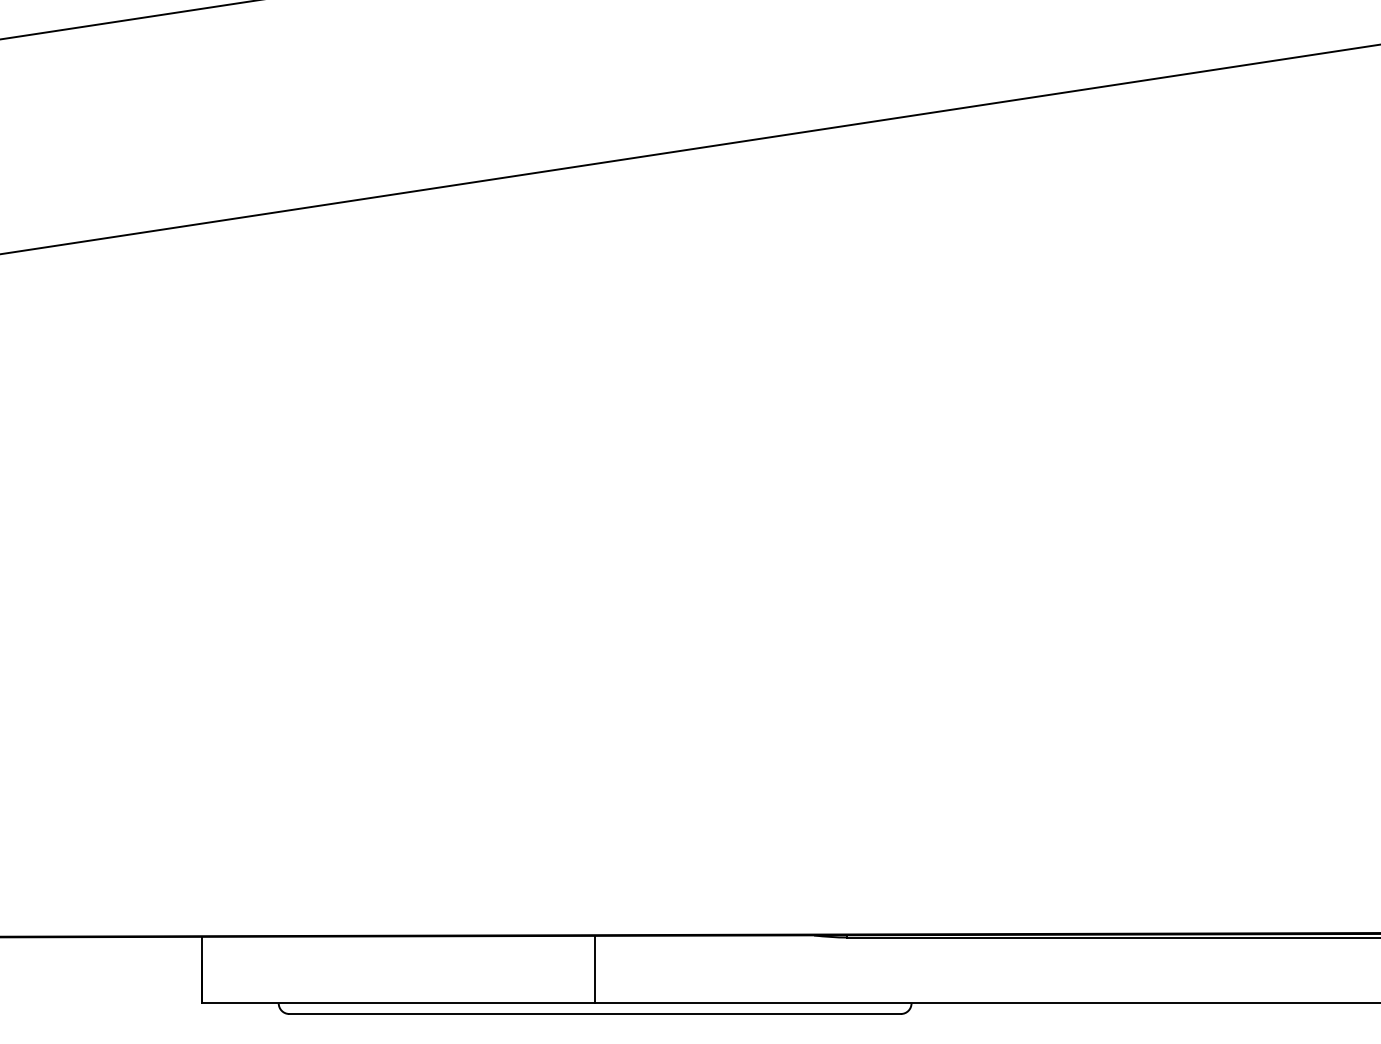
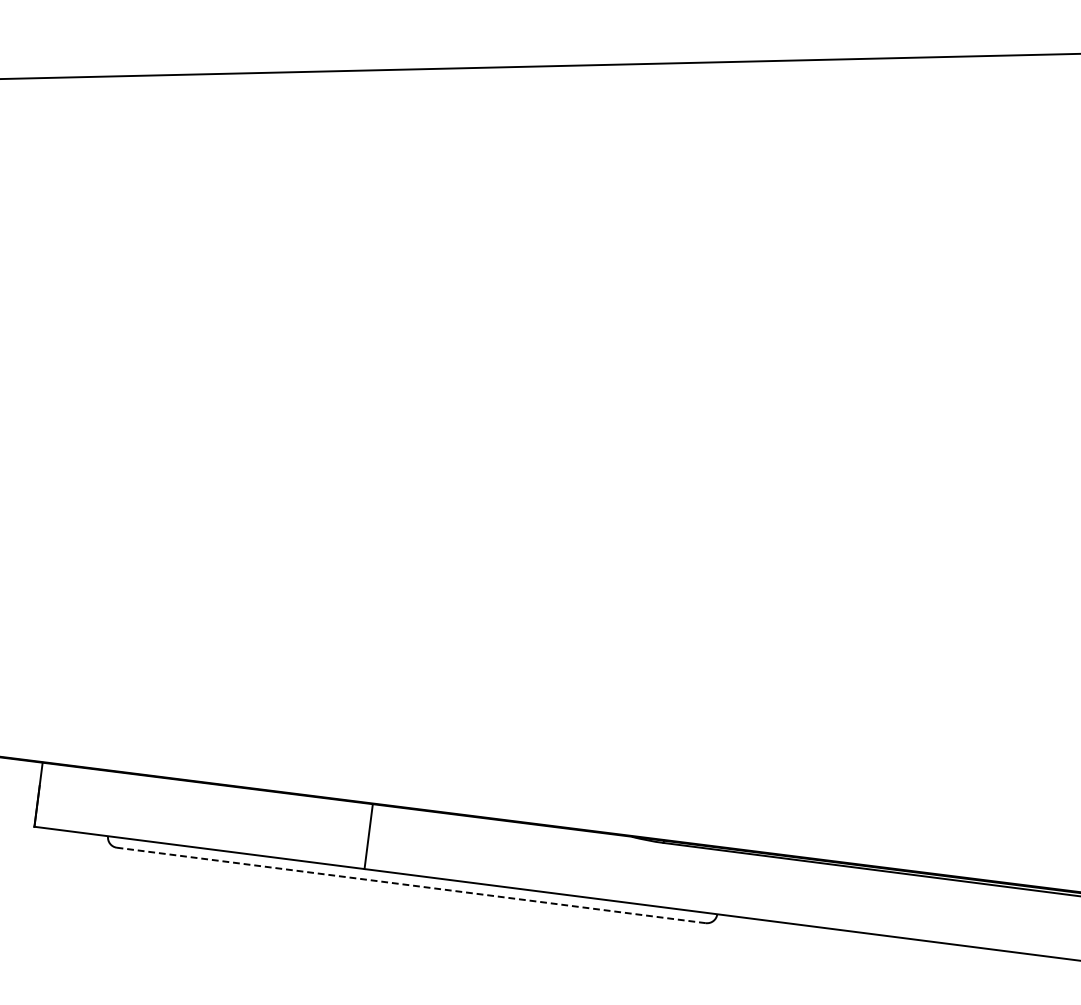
line: (595, 969) -> (369, 836), moved
line: (595, 1014) -> (411, 885), solid -> dashed

